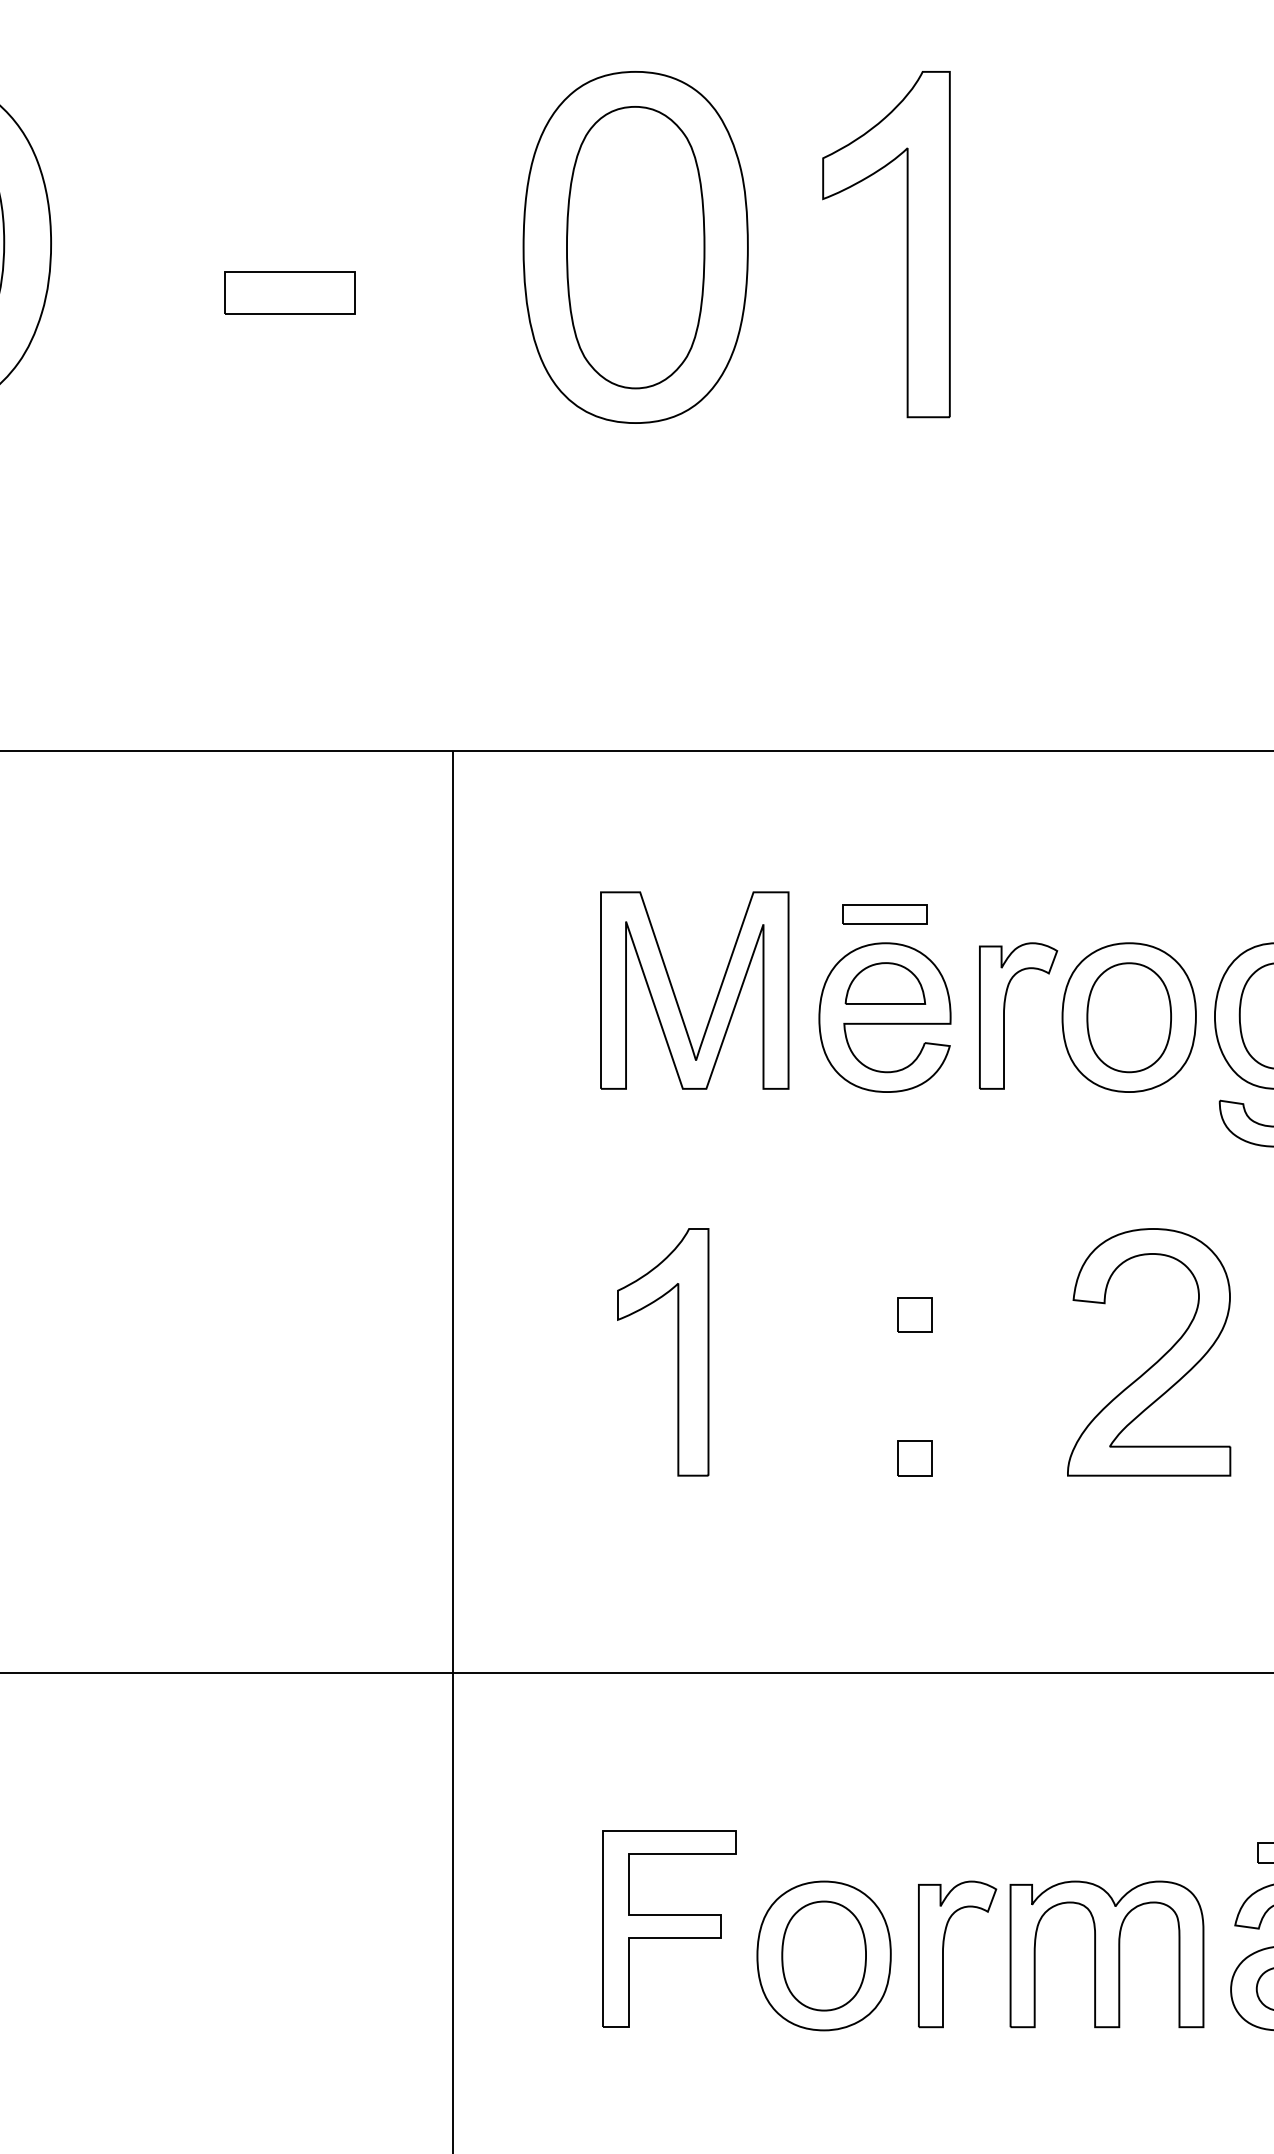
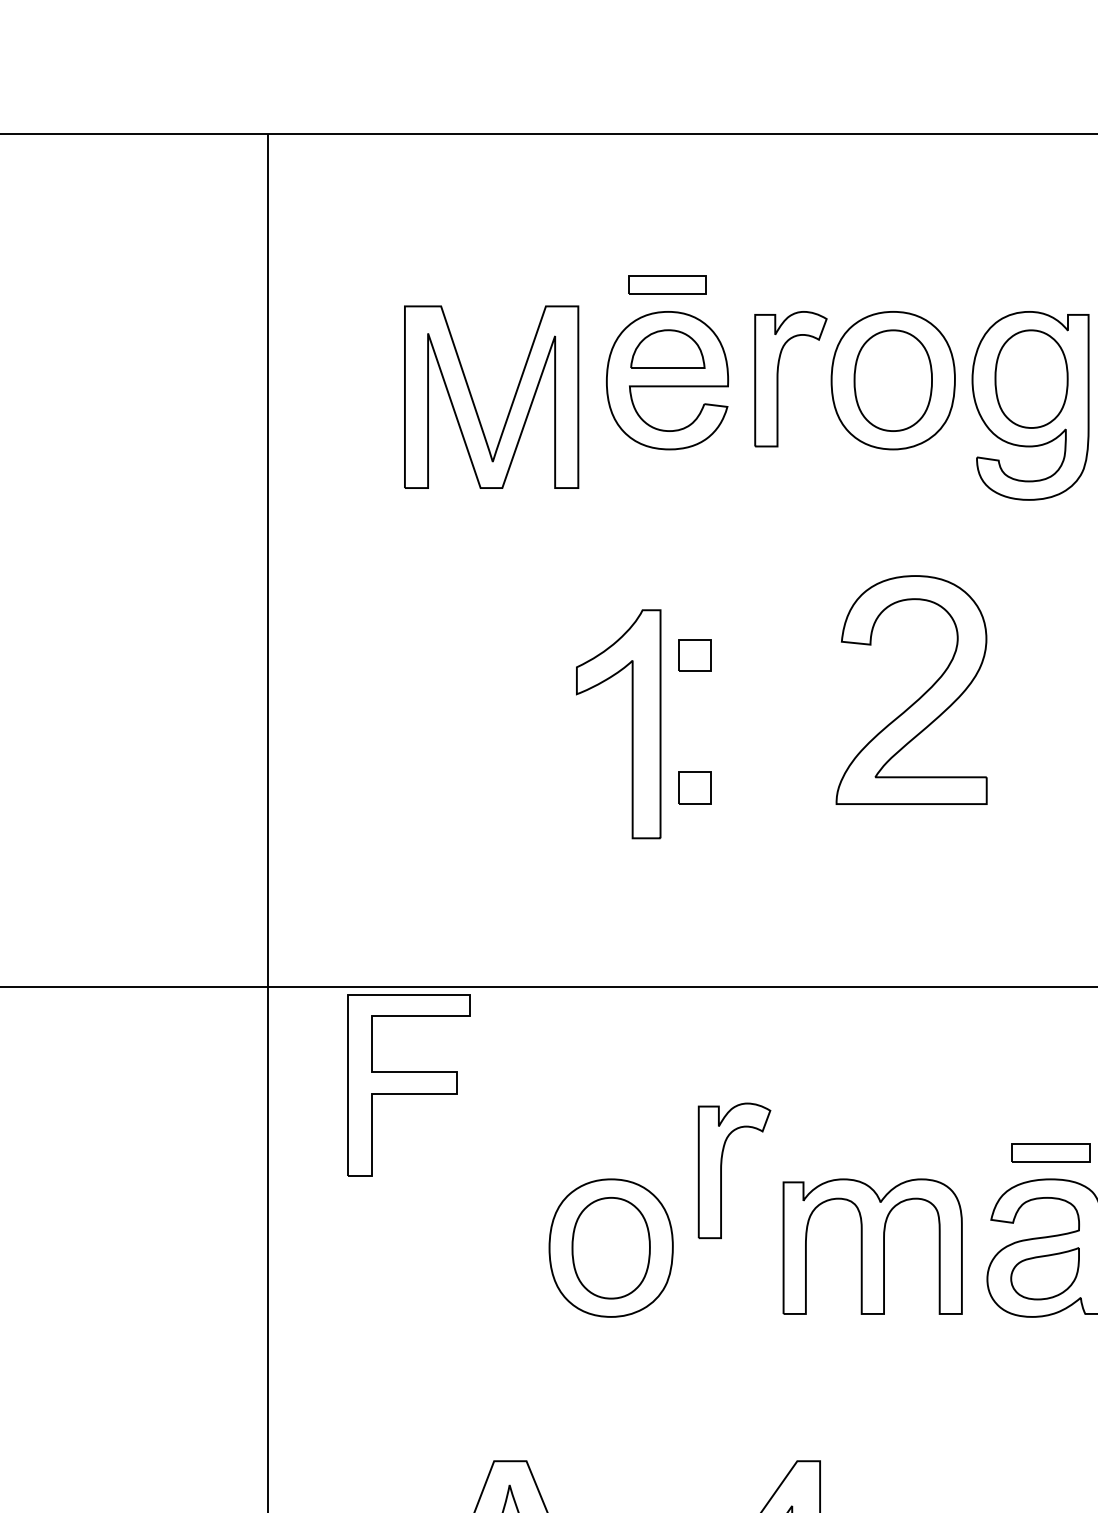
part: (676, 997) -> (474, 403), moved
part: (677, 1352) -> (631, 724), moved
part: (669, 1928) -> (409, 1084), moved
part: (943, 1954) -> (721, 1170), moved

